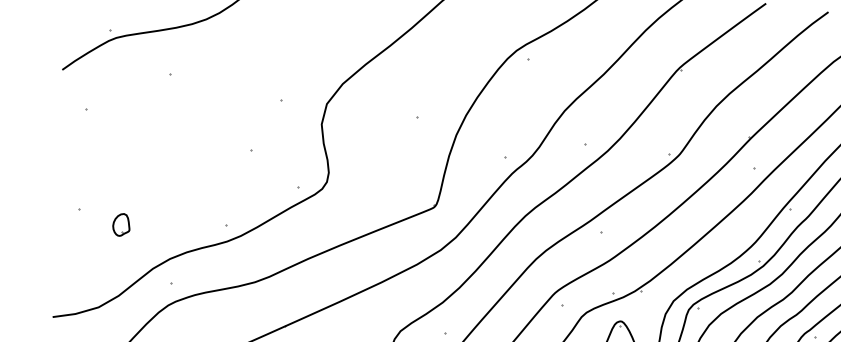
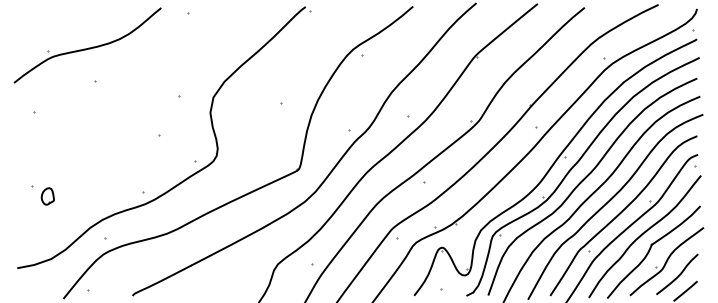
part: (121, 224) -> (47, 196), moved

